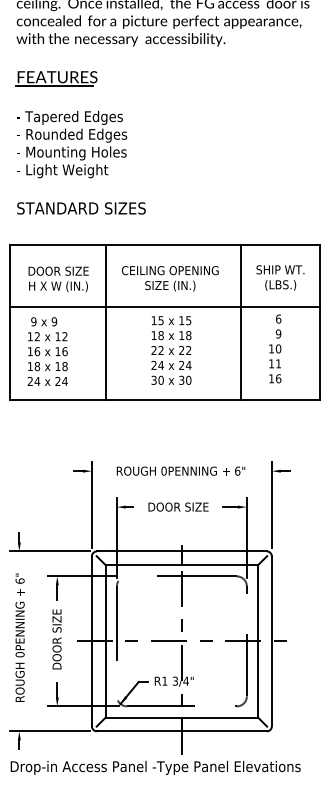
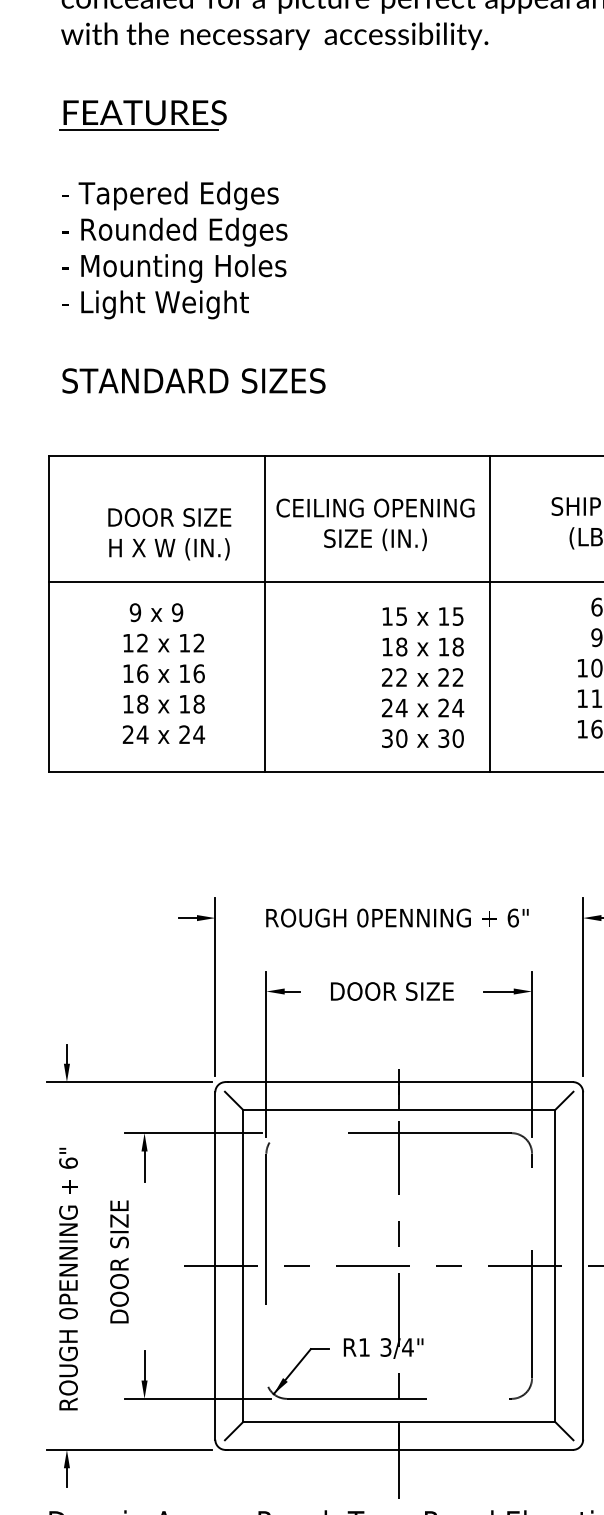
text: (58, 279) -> (169, 534), moved
line: (106, 321) -> (265, 612), moved
line: (241, 321) -> (490, 612), moved
text: (171, 350) -> (422, 677), moved
text: (47, 351) -> (163, 673), moved
text: (19, 637) -> (67, 1278), moved
text: (56, 639) -> (118, 1262), moved

